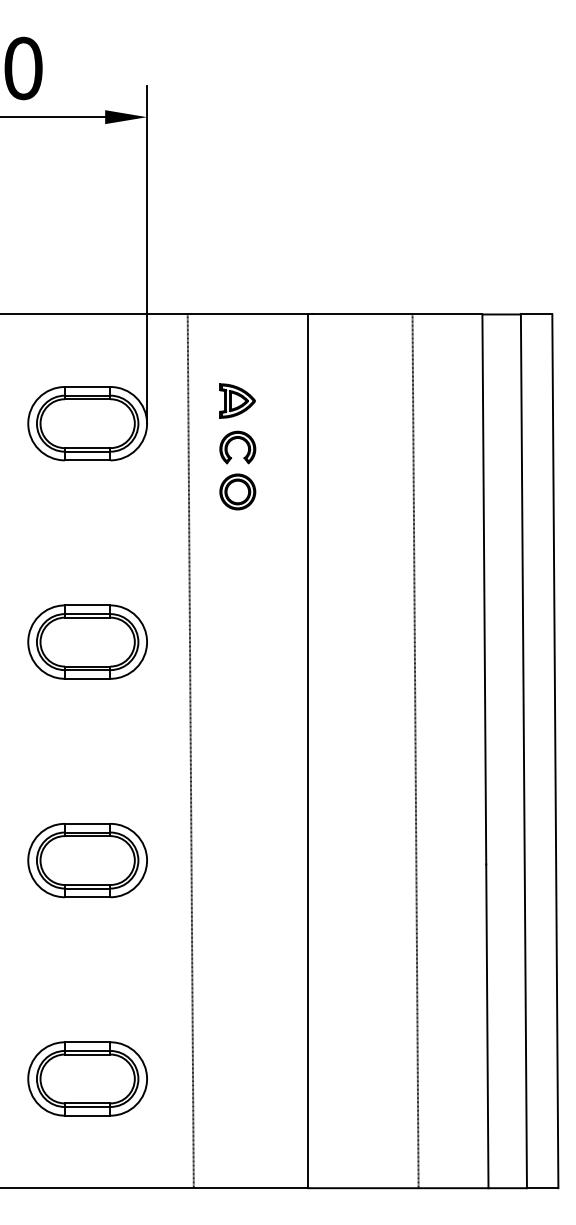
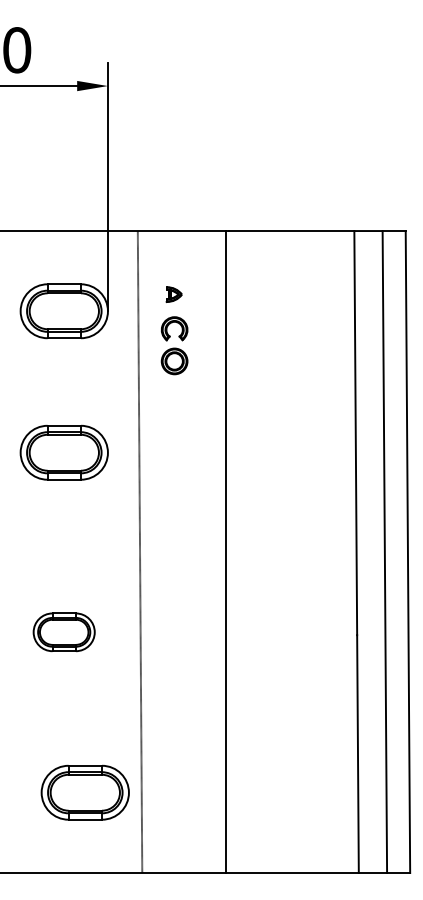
part: (236, 400) -> (173, 294), size x0.6
part: (86, 641) -> (63, 452), moved
line: (415, 750) -> (305, 551), removed
part: (86, 860) -> (63, 632), size x0.7
part: (86, 1078) -> (84, 792), moved

